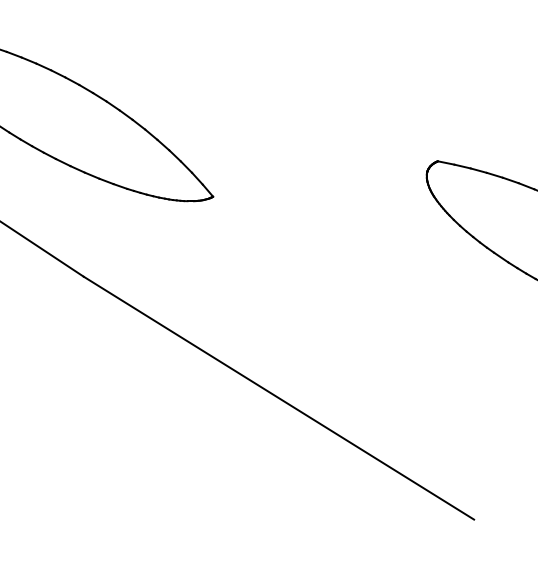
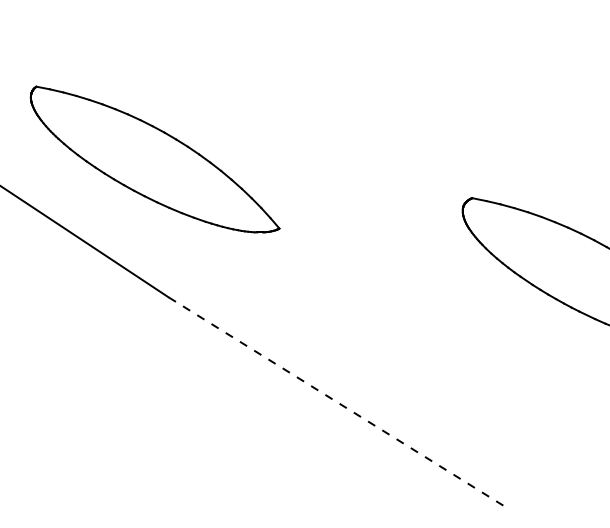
line: (278, 398) -> (335, 401), solid -> dashed

